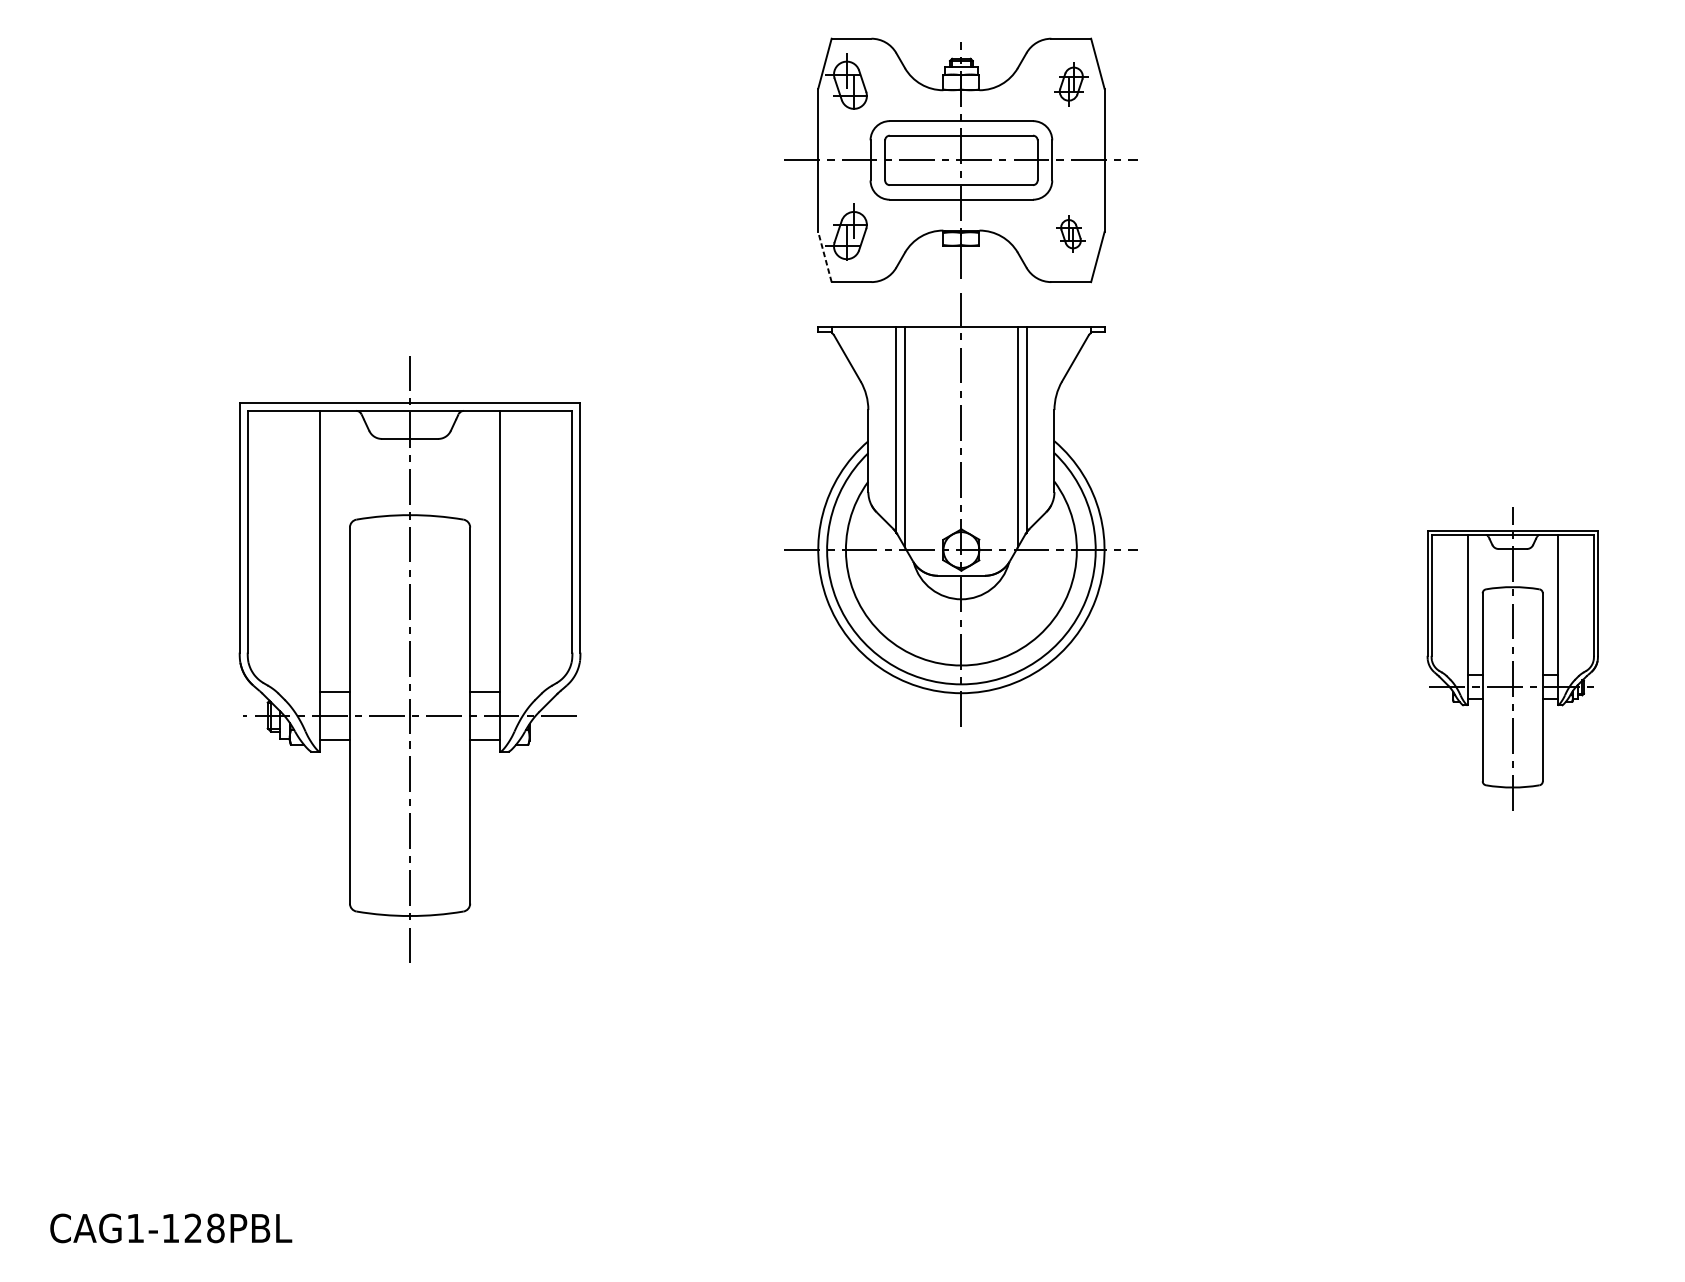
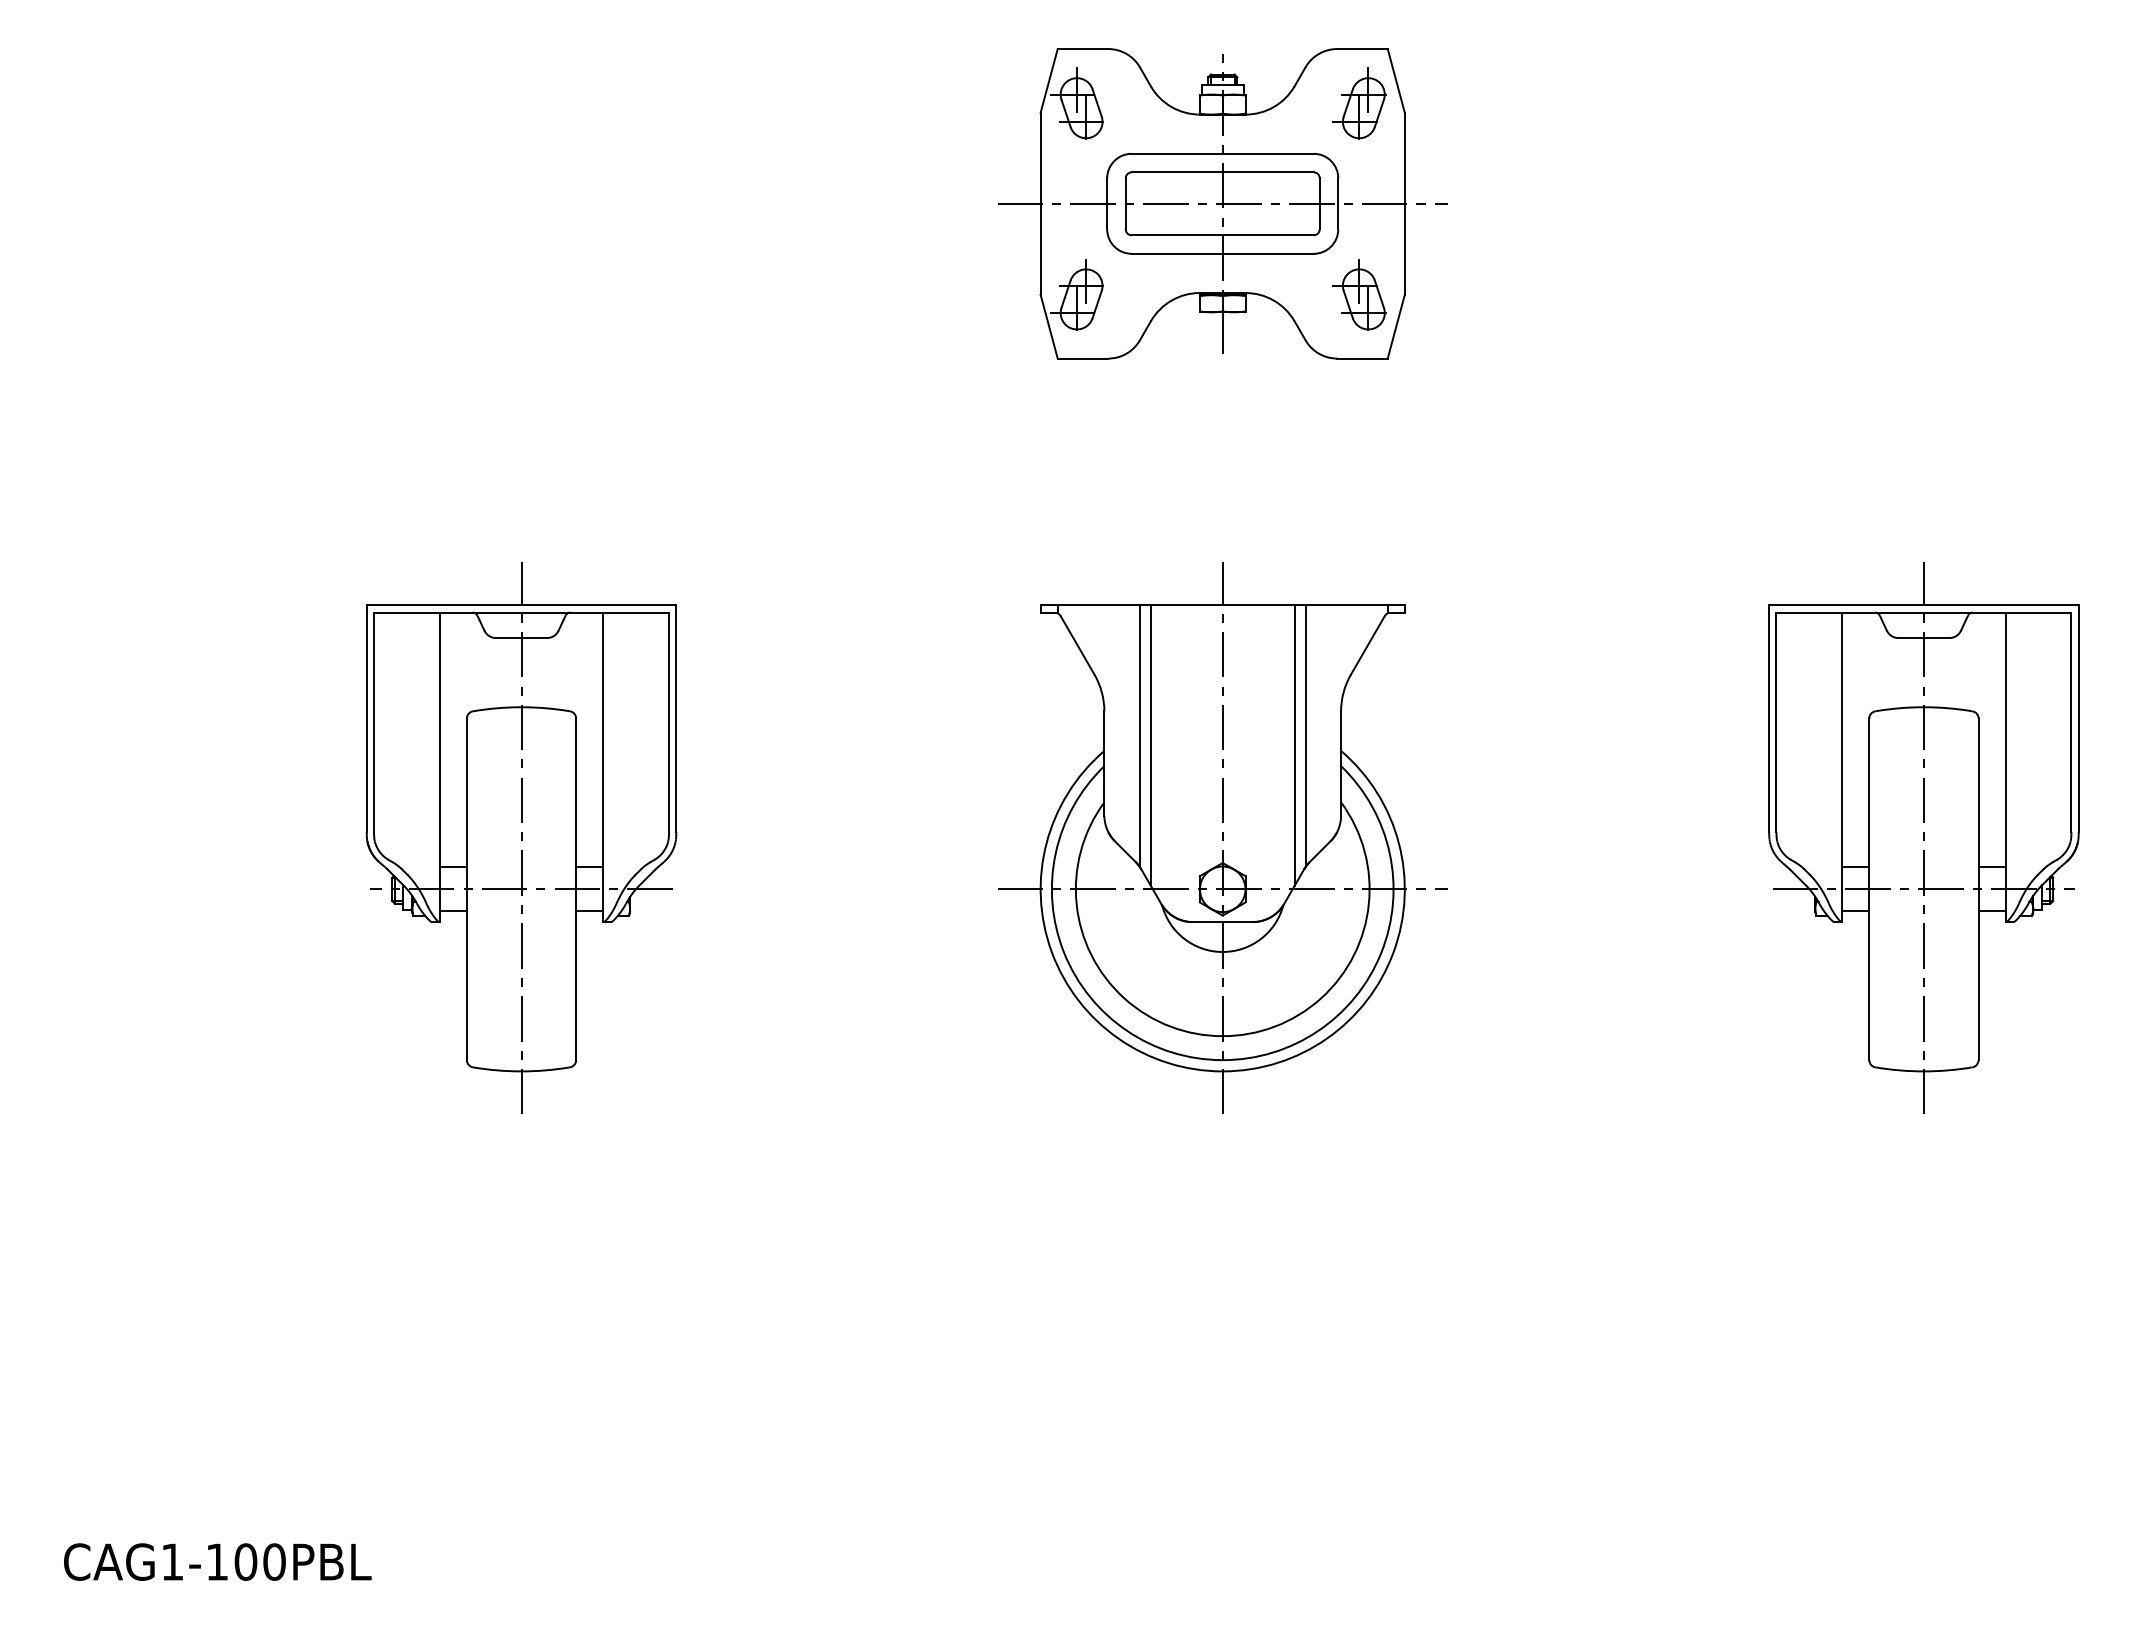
part: (1068, 81) -> (1359, 103), size x1.43
part: (1068, 231) -> (1359, 294), size x1.67
line: (825, 256) -> (1049, 326), dashed -> solid
part: (961, 509) -> (1222, 837), moved
part: (410, 658) -> (521, 837), size x0.71
part: (1512, 658) -> (1923, 837), size x1.43
text: (204, 1227) -> (259, 1561), CAG1-128PBL -> CAG1-100PBL

